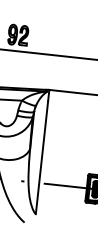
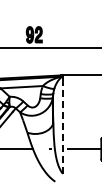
line: (42, 158) -> (63, 129), solid -> dashed

